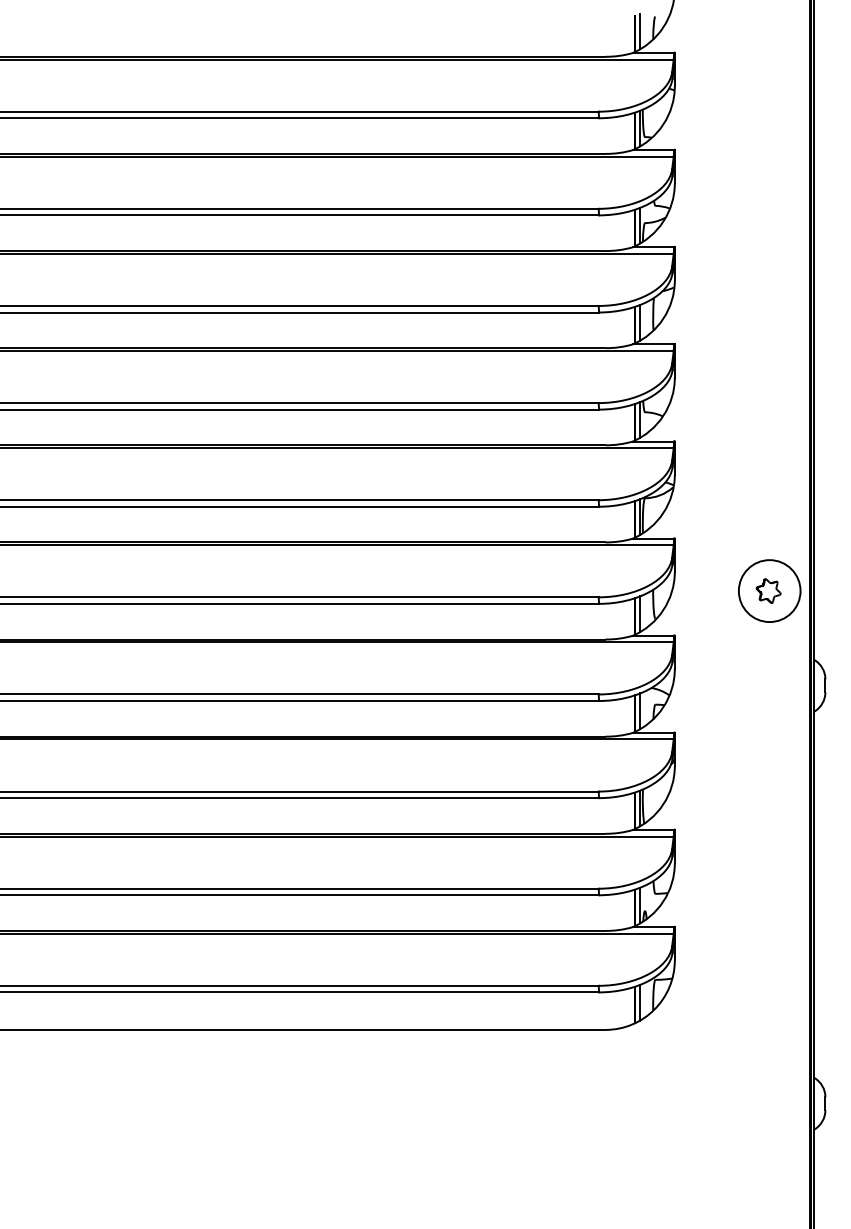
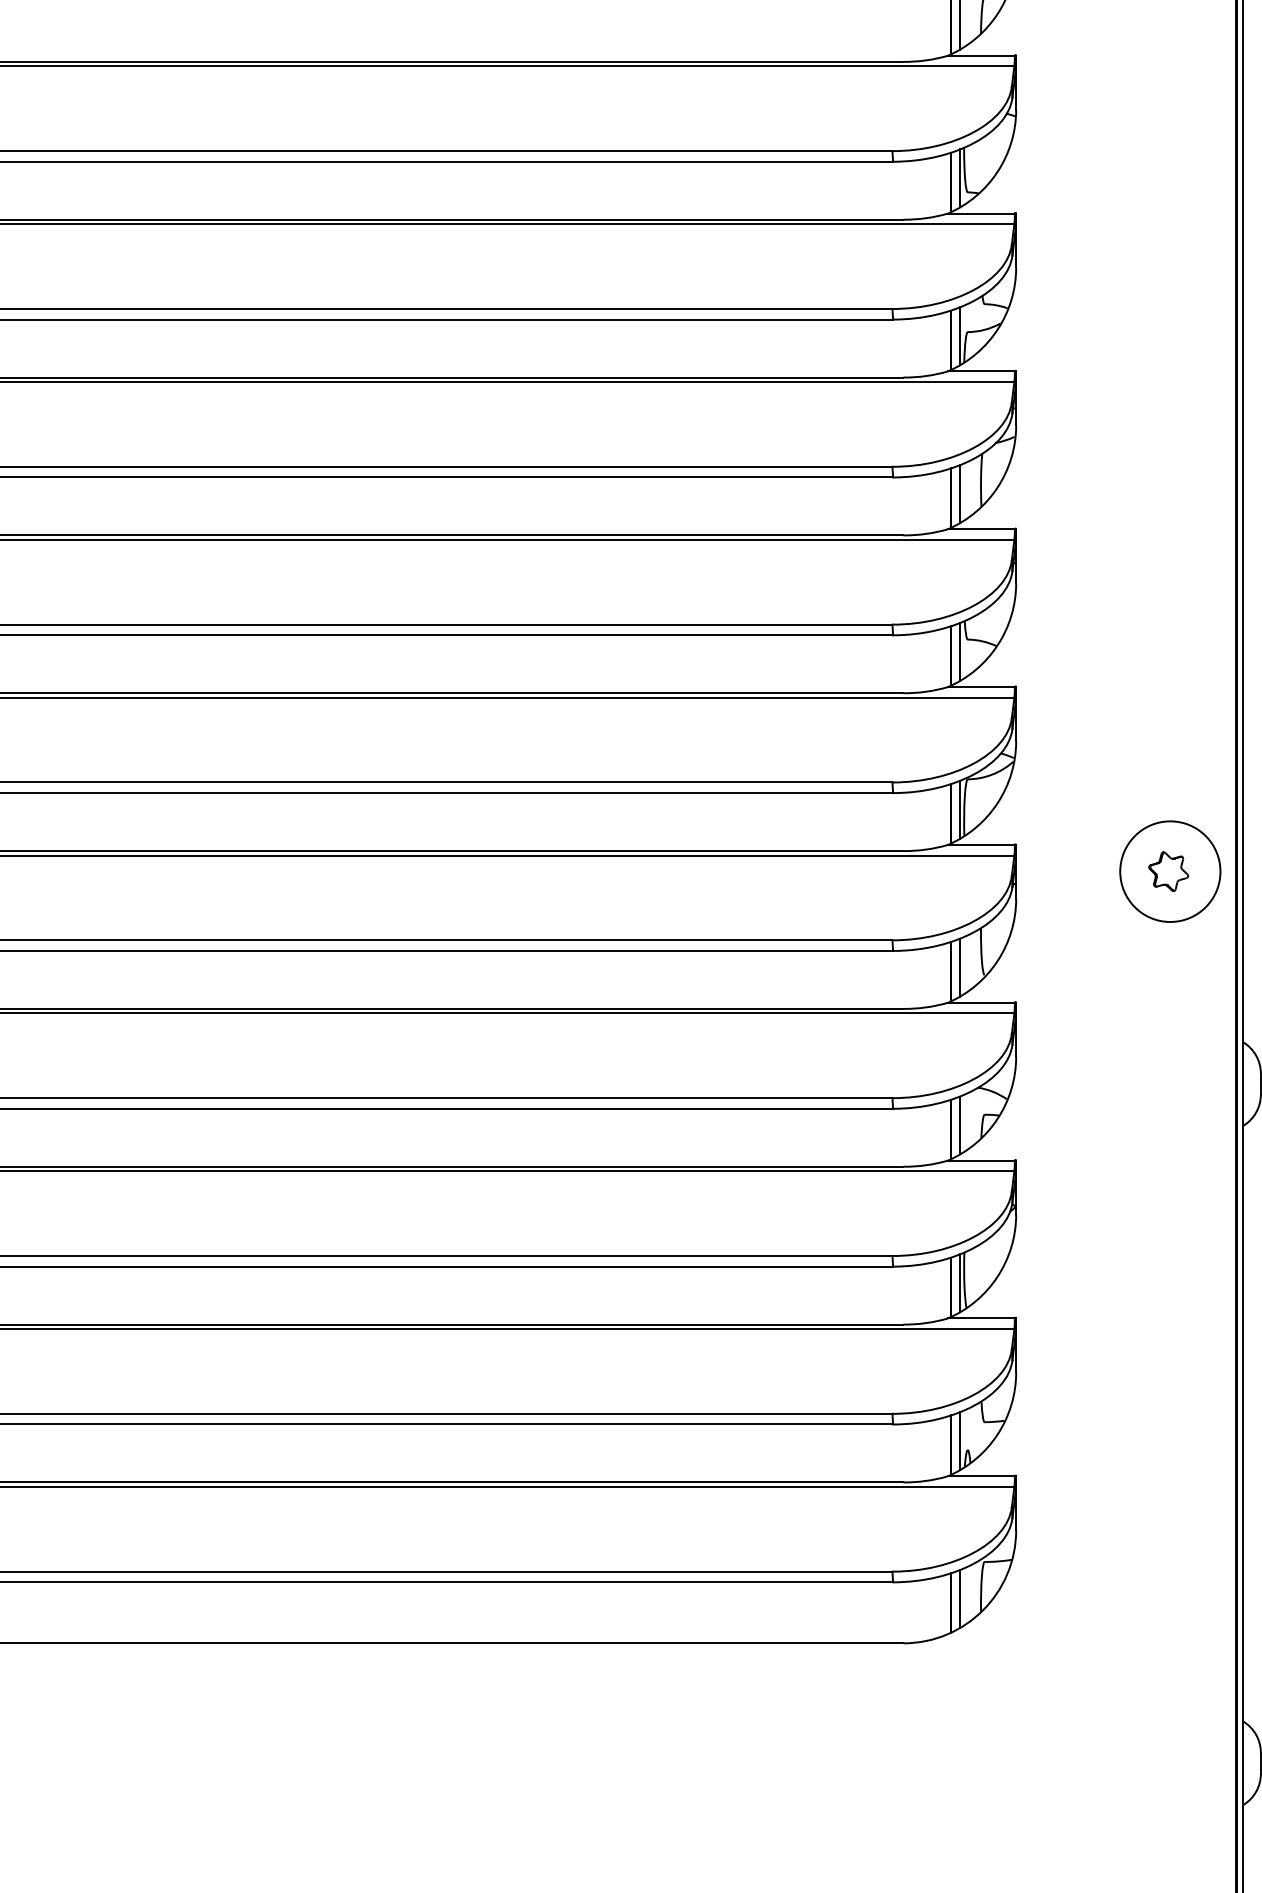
part: (769, 590) -> (1170, 870), moved

